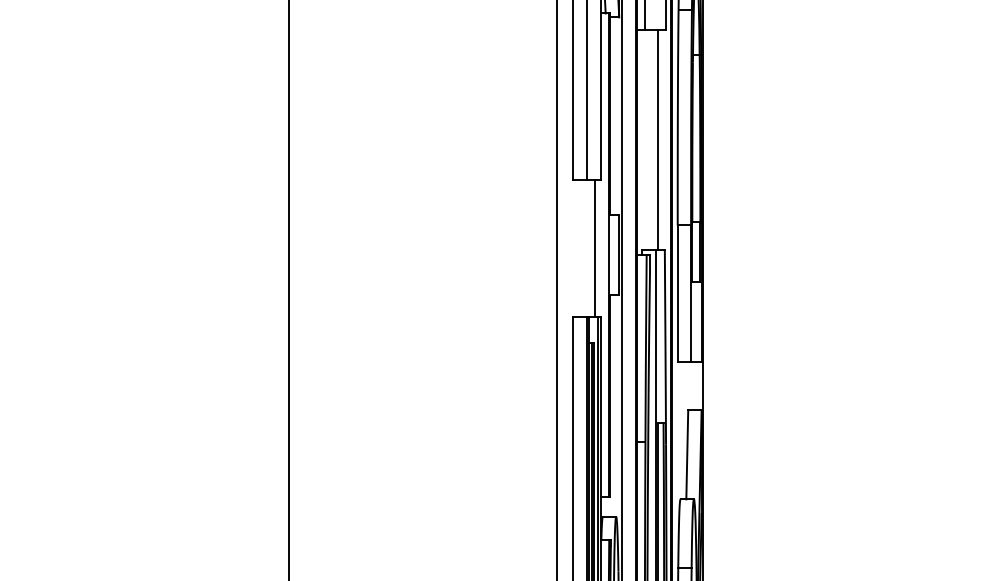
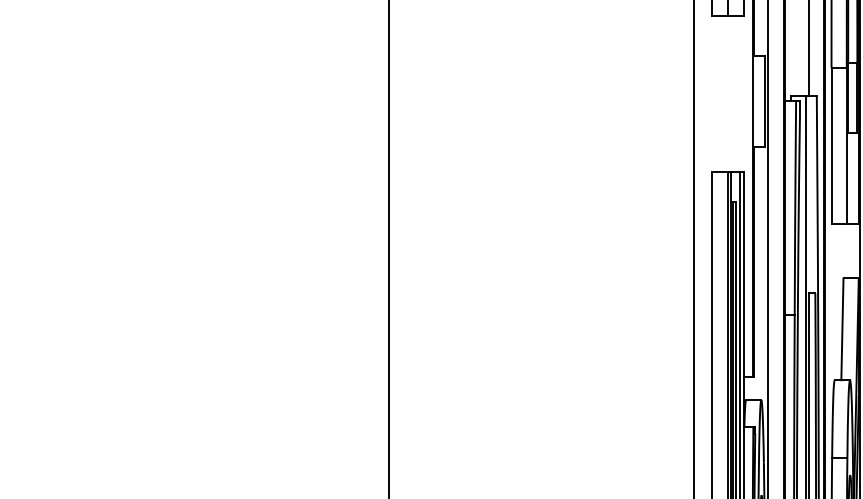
line: (595, 248) -> (737, 94), removed

